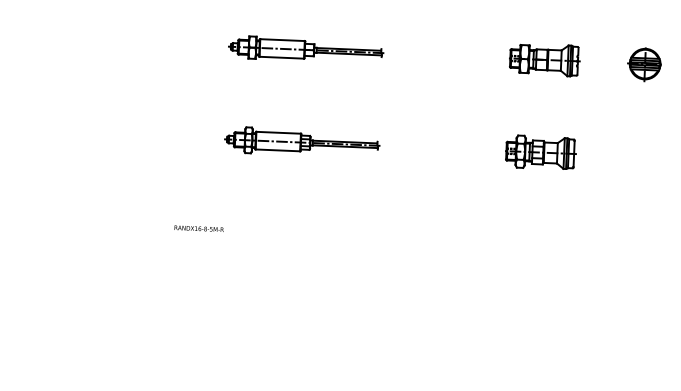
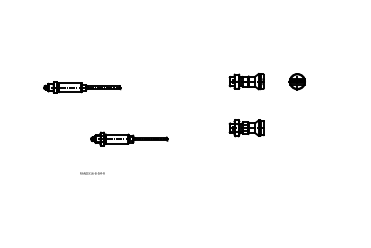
part: (306, 49) -> (82, 87), moved
part: (302, 141) -> (129, 138), moved
text: (199, 228) -> (92, 173), moved

